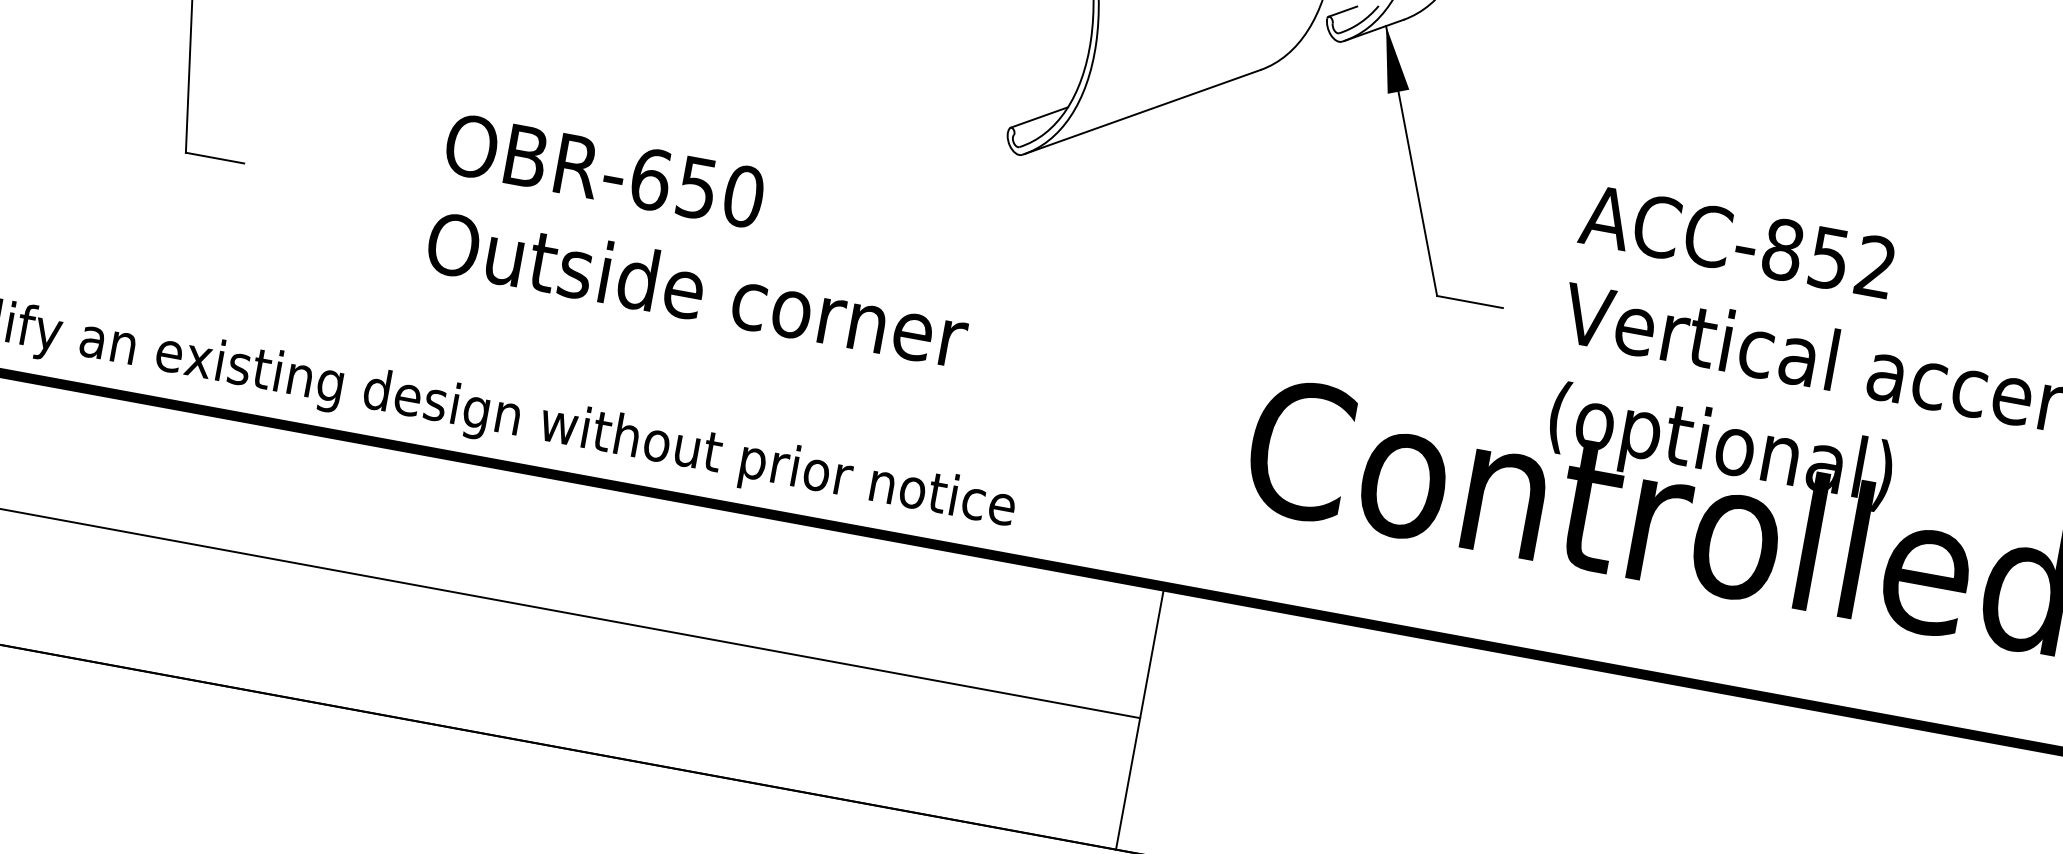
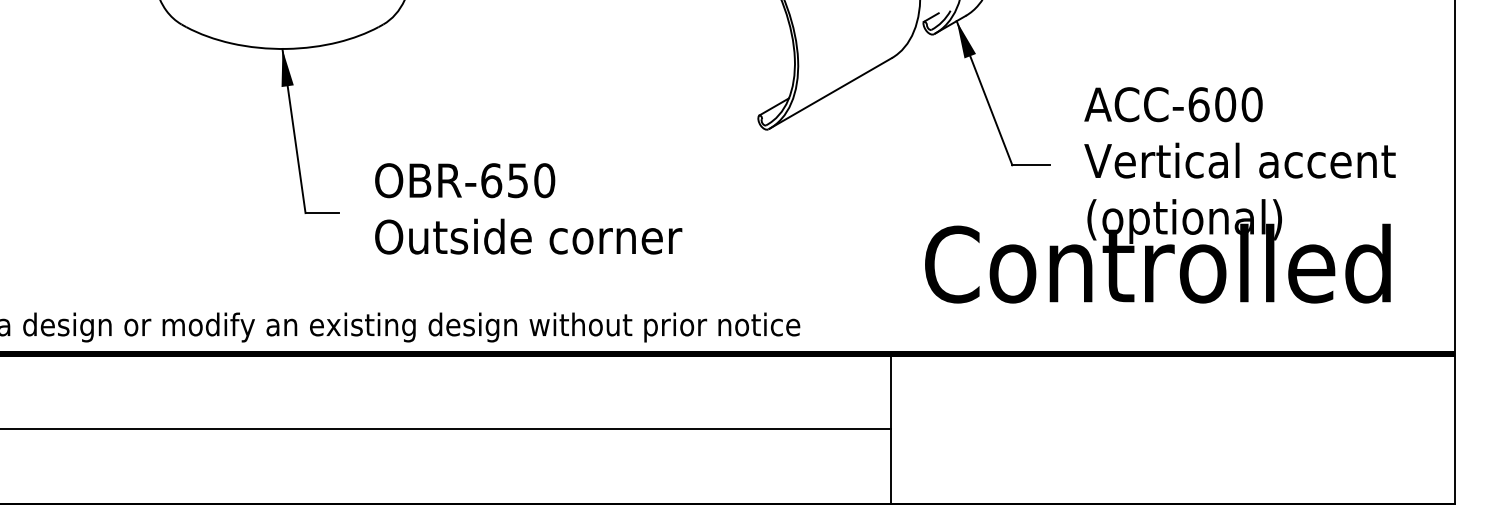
text: (706, 239) -> (528, 208), moved
text: (1829, 258) -> (1225, 104), ACC-852 -> ACC-600

